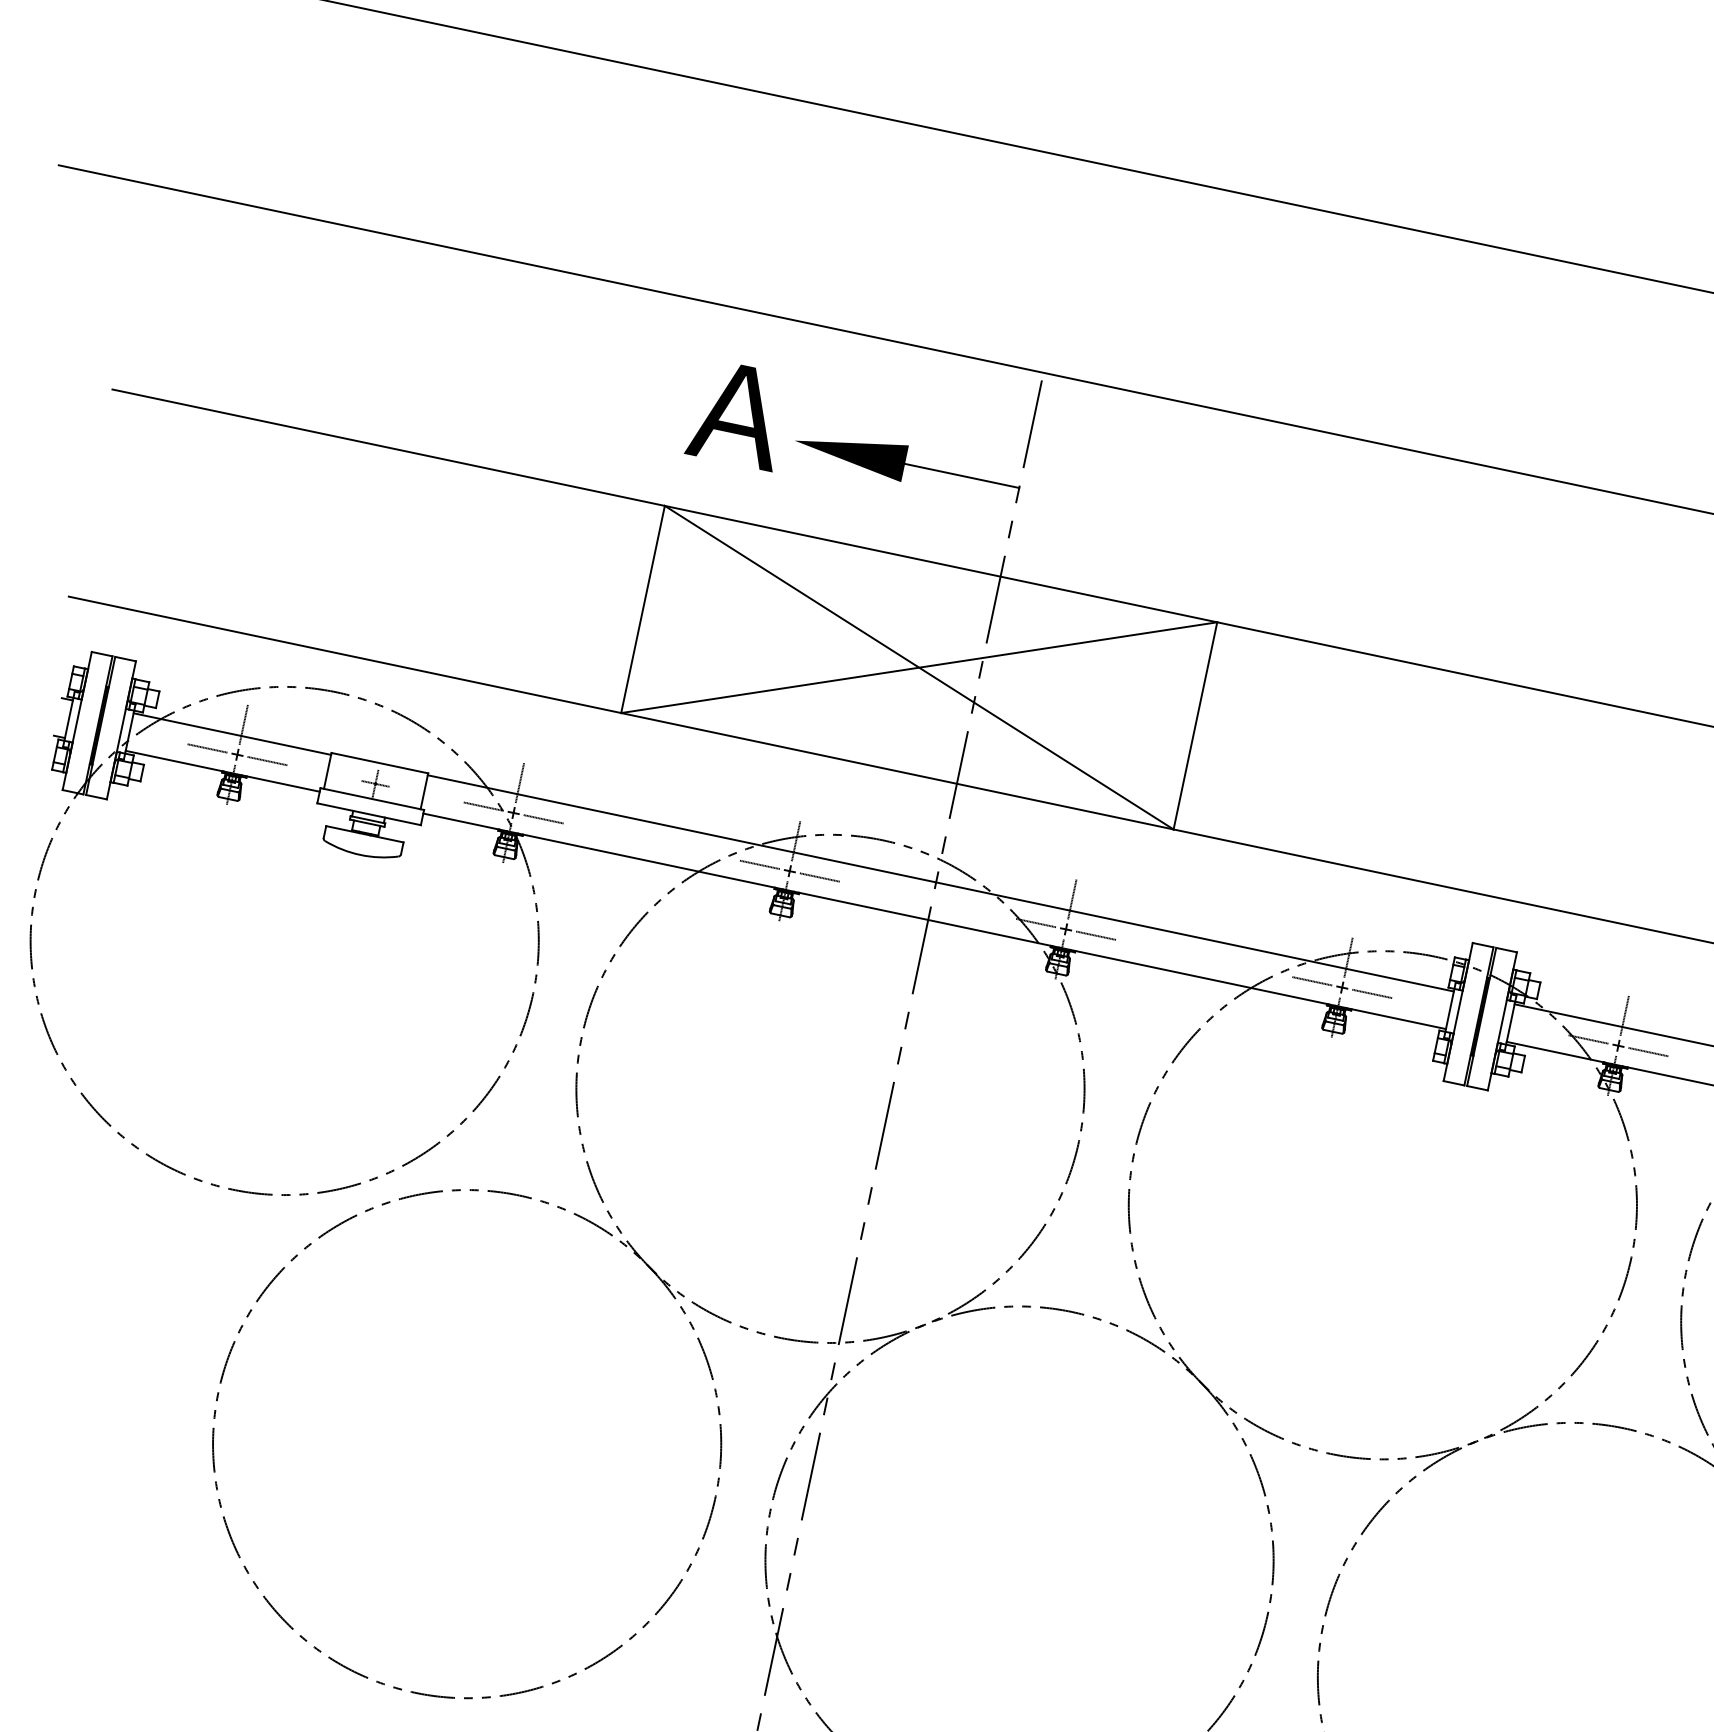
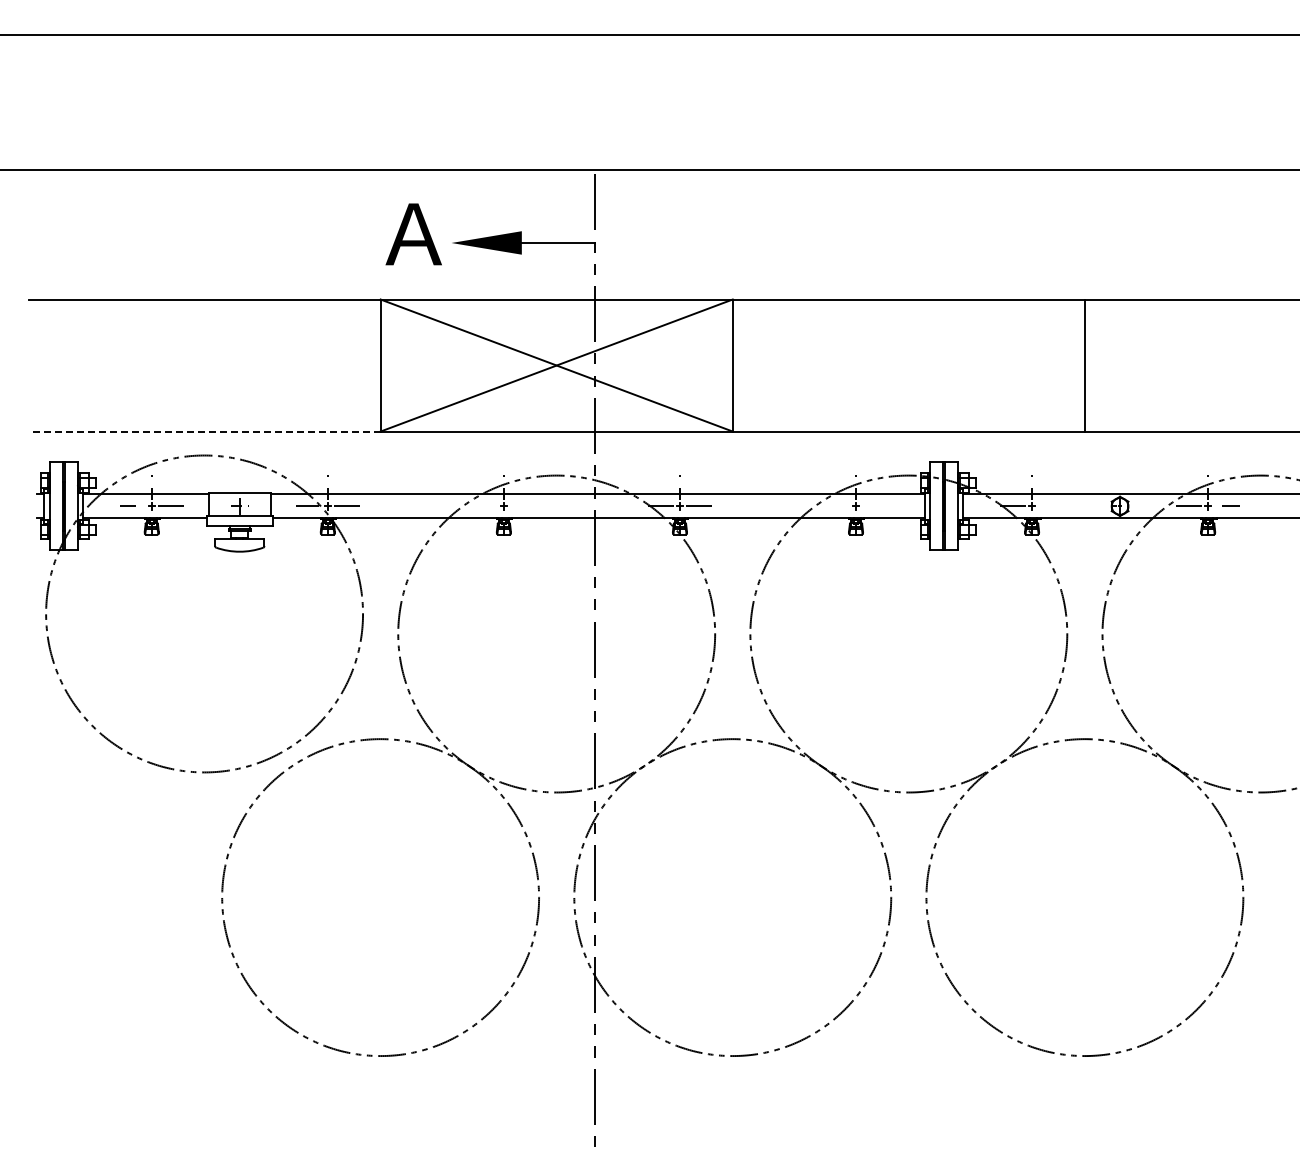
line: (344, 654) -> (204, 431), solid -> dashed
line: (759, 864) -> (484, 506), removed
line: (818, 877) -> (522, 506), removed
line: (1311, 981) -> (836, 506), removed
line: (1371, 993) -> (874, 506), removed
line: (1647, 1052) -> (1050, 506), removed

